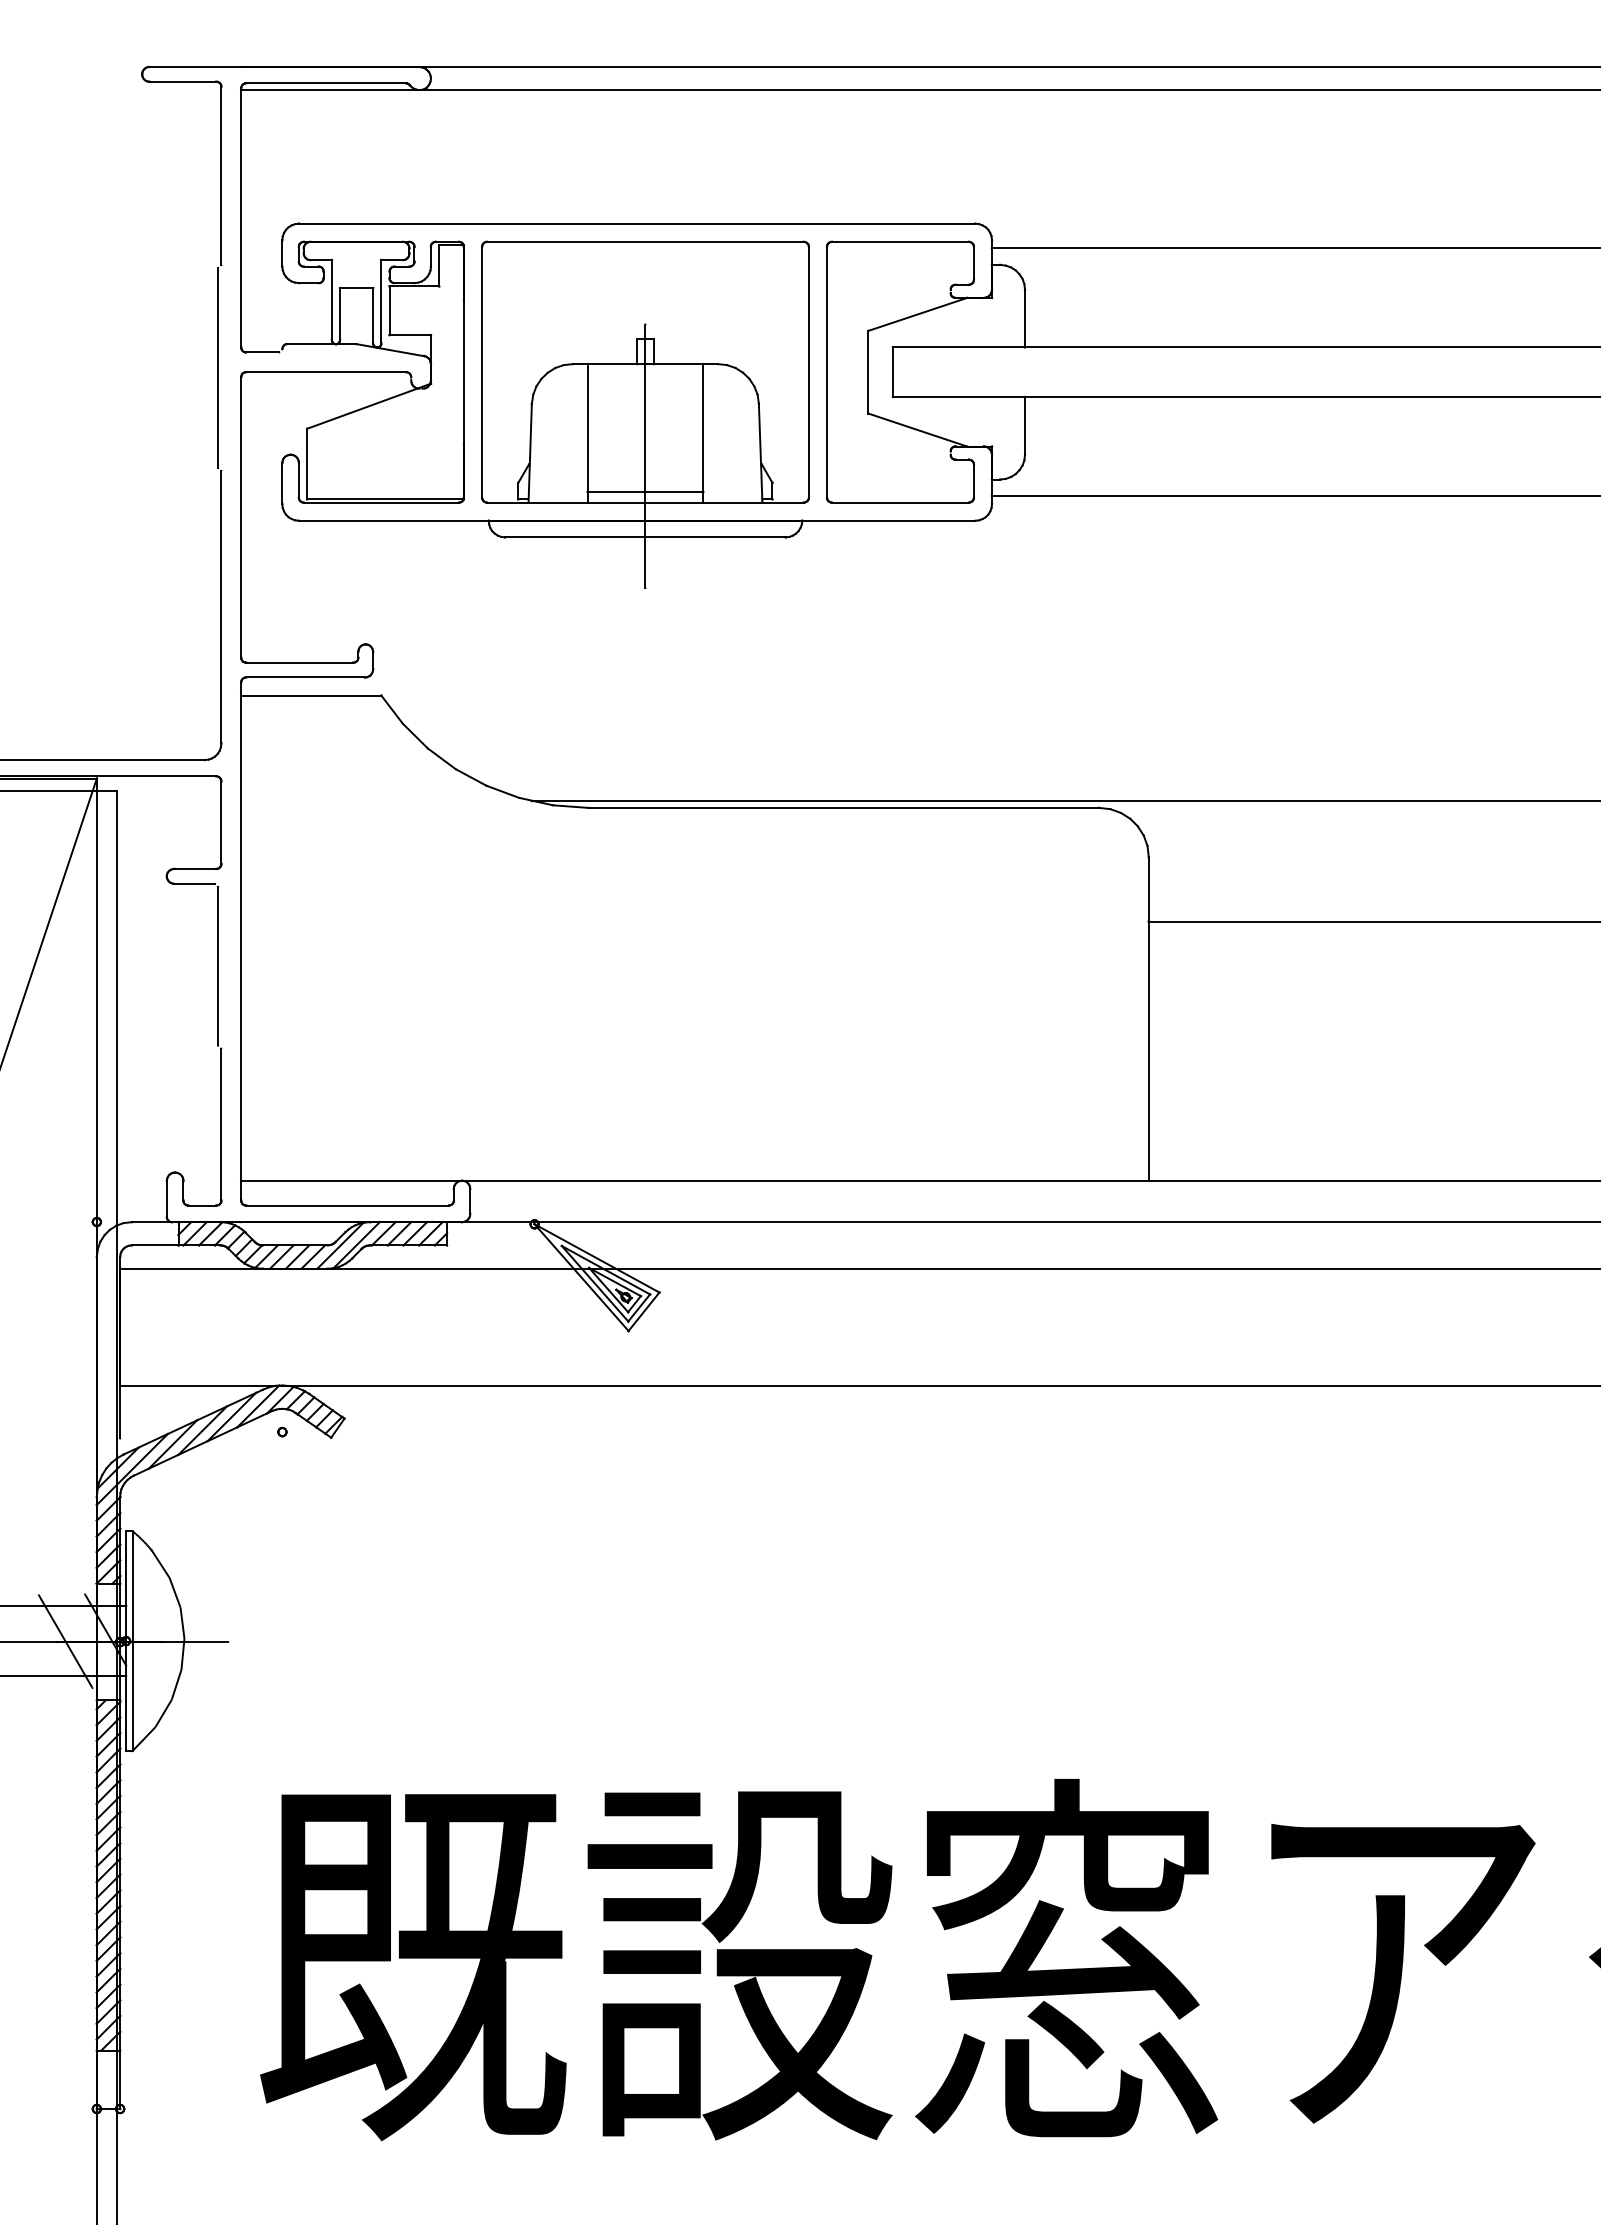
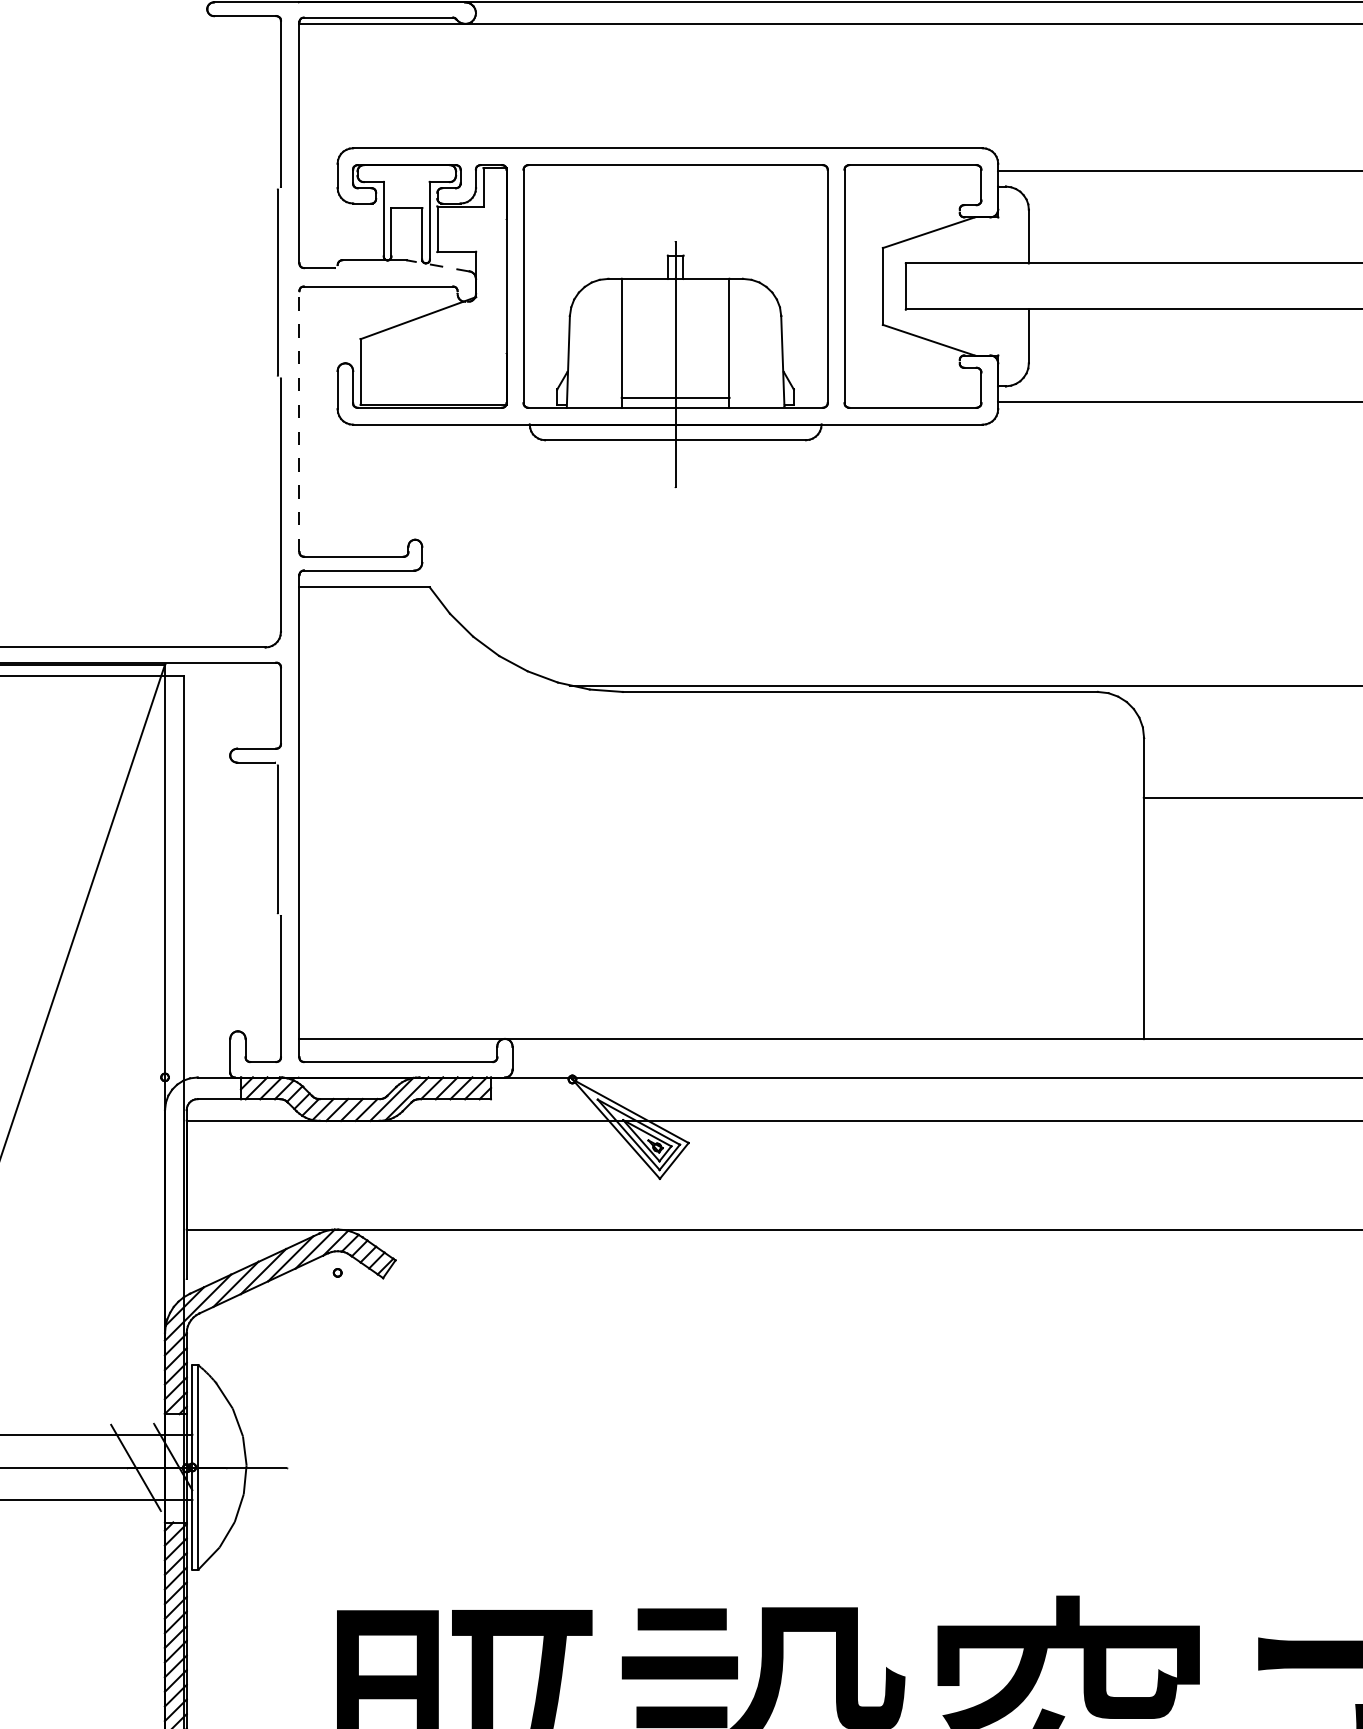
line: (390, 350) -> (438, 266), solid -> dashed
line: (241, 517) -> (299, 421), solid -> dashed

